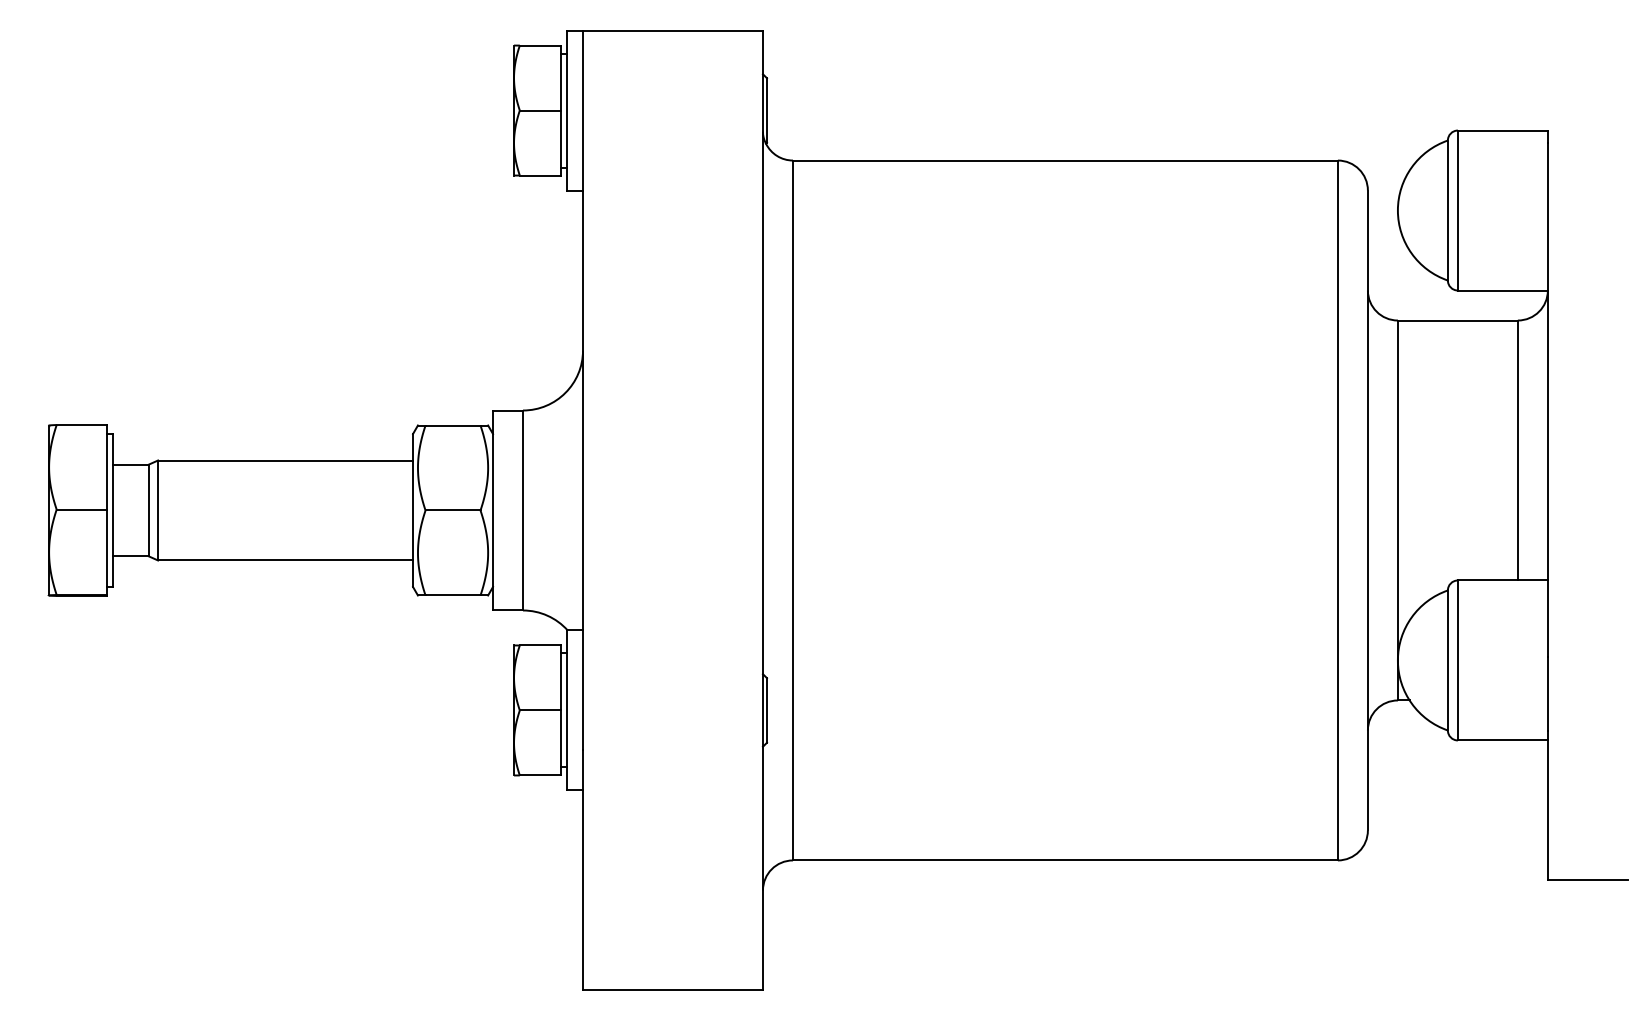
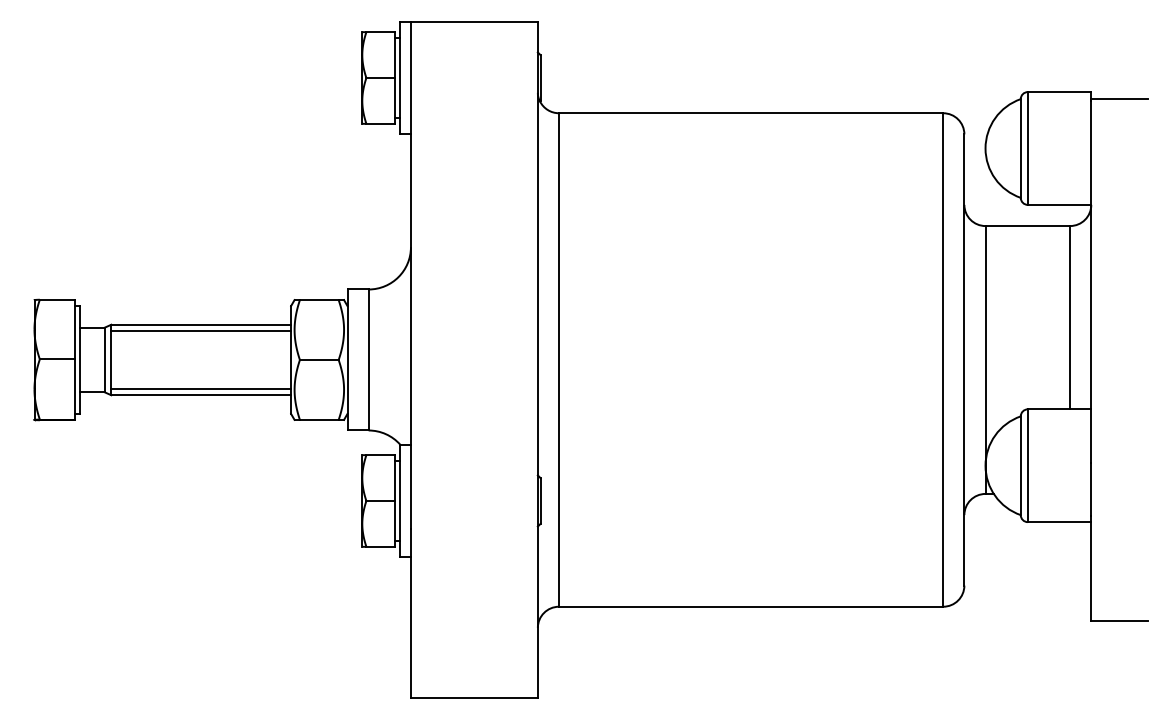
line: (1587, 140) -> (1119, 99), added
line: (285, 469) -> (201, 331), added
line: (285, 551) -> (201, 388), added

